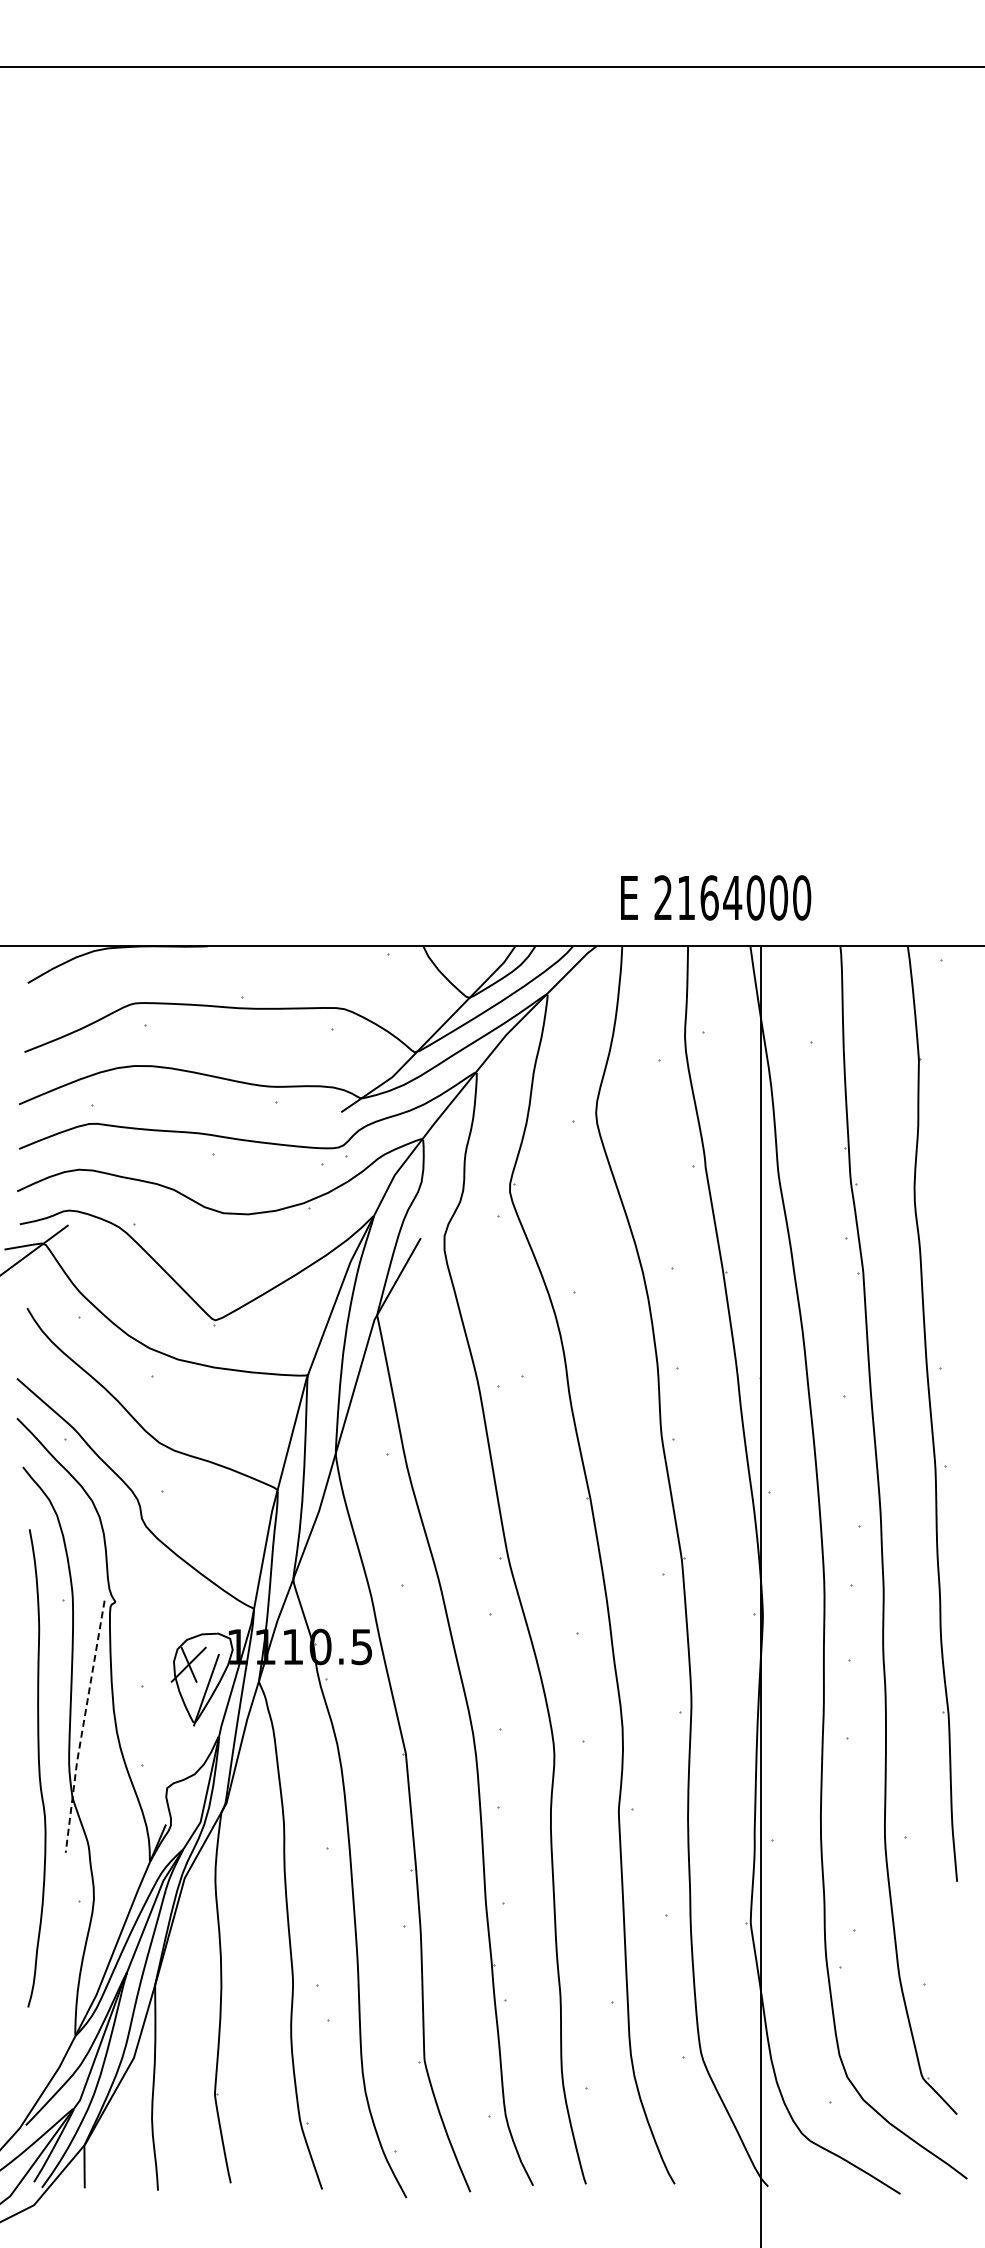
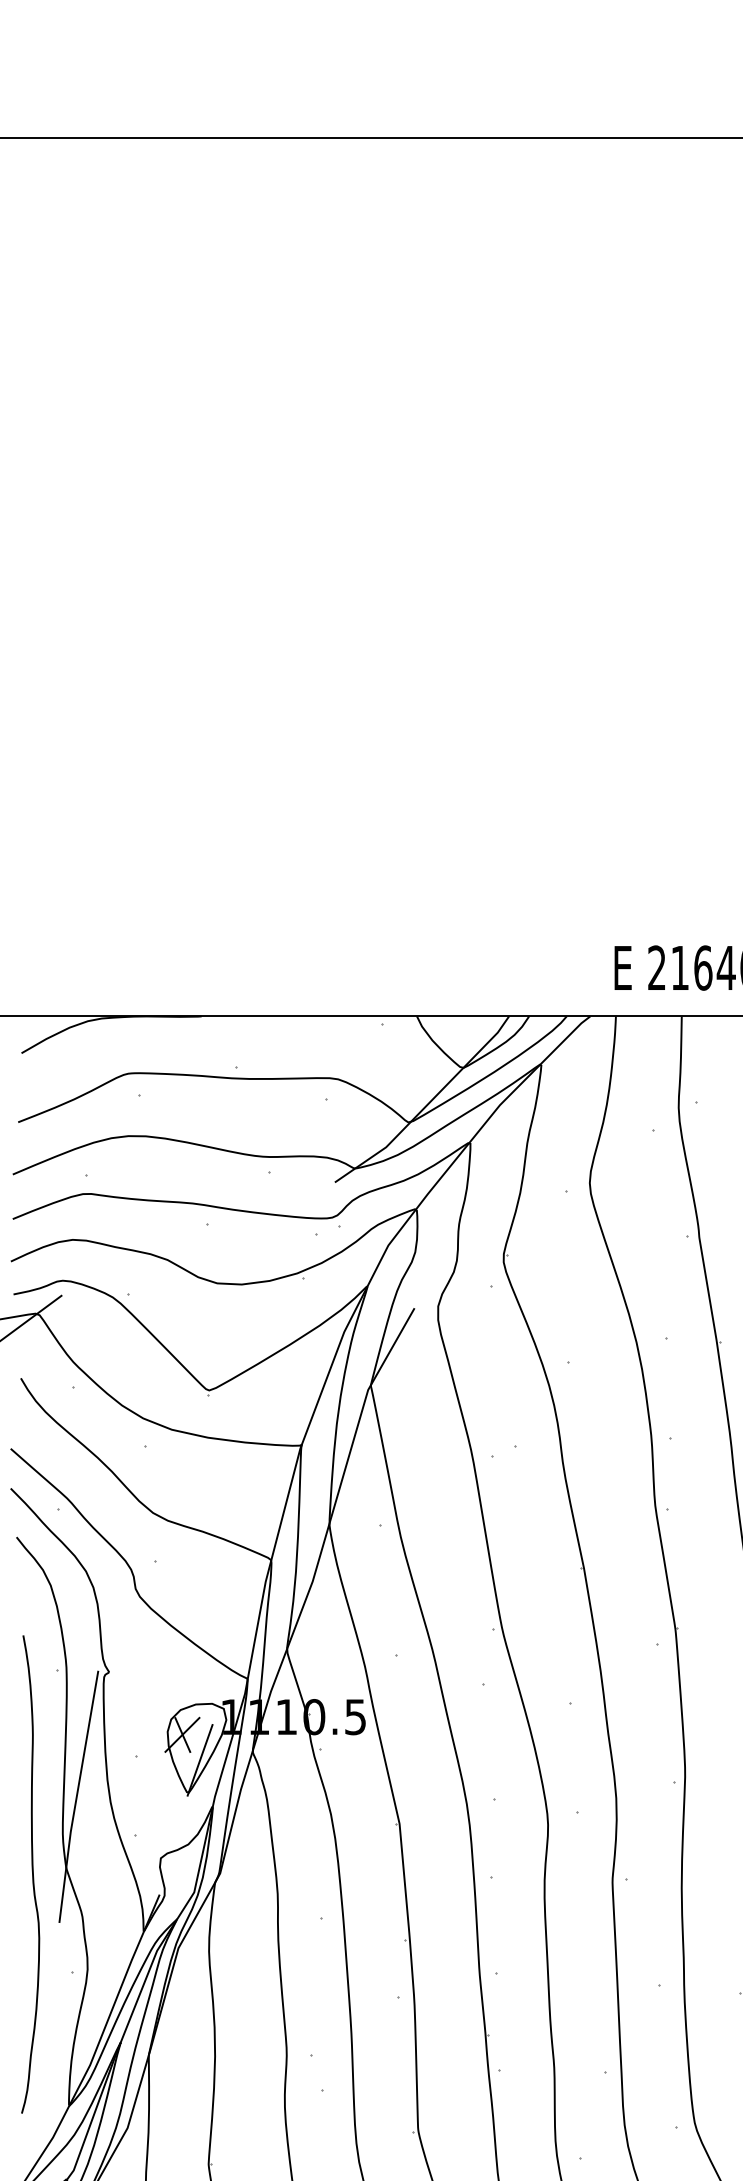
line: (82, 1727) -> (76, 1797), dashed -> solid
curve: (38, 1768) -> (32, 1874), moved

